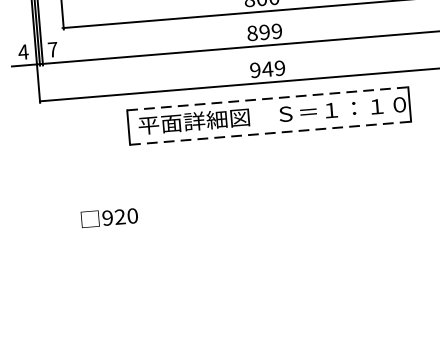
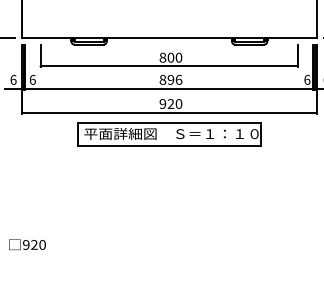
text: (276, 30) -> (178, 79), 899 -> 896
text: (52, 49) -> (32, 79), 7 -> 6
text: (23, 51) -> (13, 79), 4 -> 6
text: (273, 68) -> (174, 103), 949 -> 920
line: (267, 99) -> (169, 123), dashed -> solid
line: (270, 133) -> (169, 145), dashed -> solid
text: (109, 217) -> (27, 244), moved

